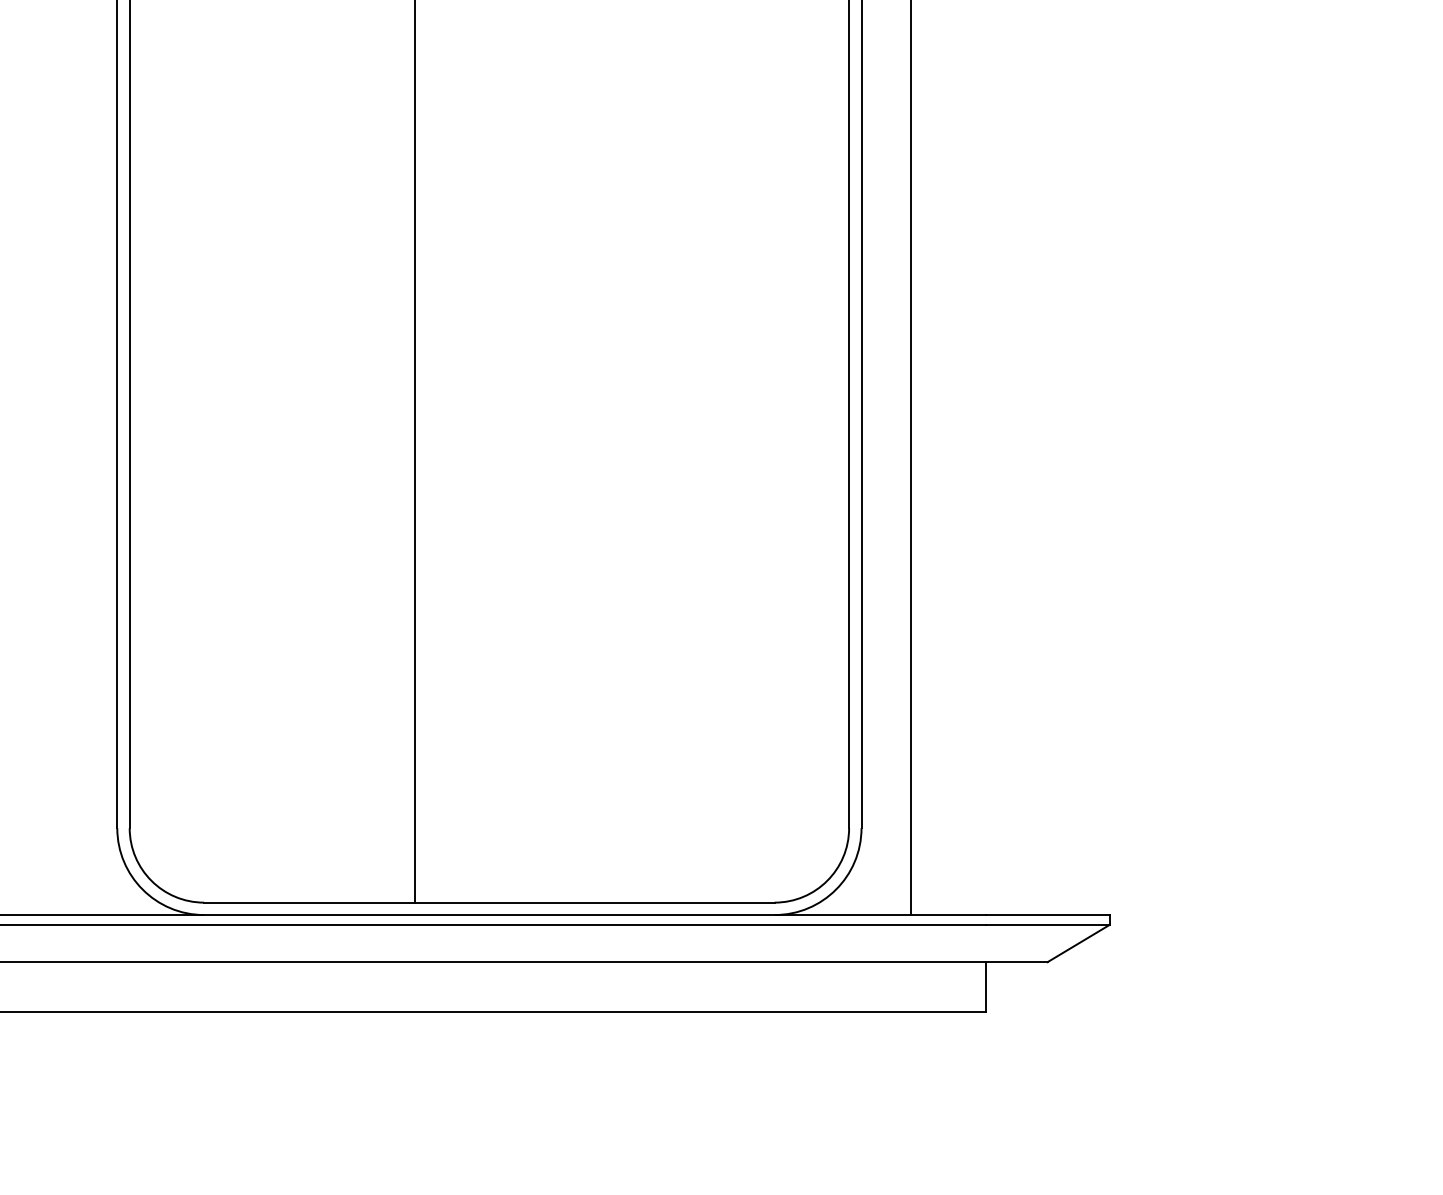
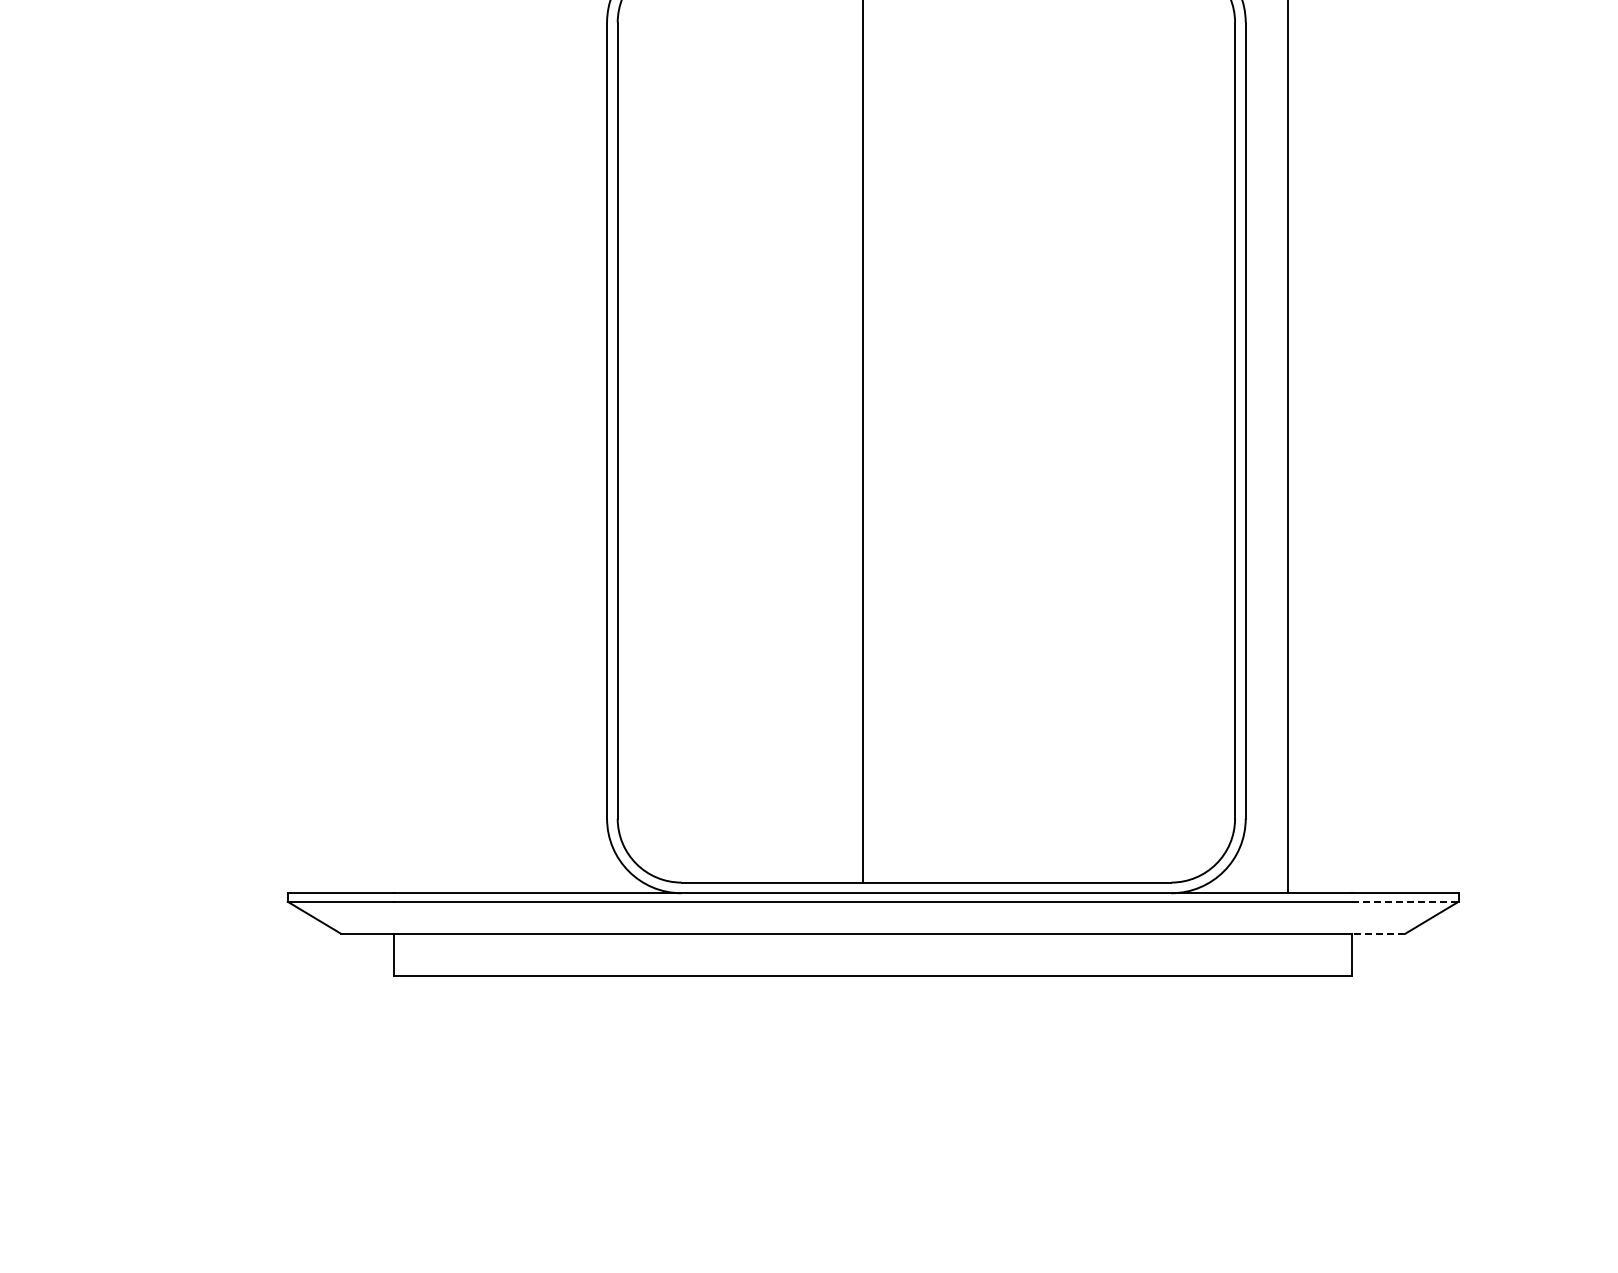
line: (1047, 924) -> (1405, 901), solid -> dashed
line: (1016, 961) -> (1378, 933), solid -> dashed

